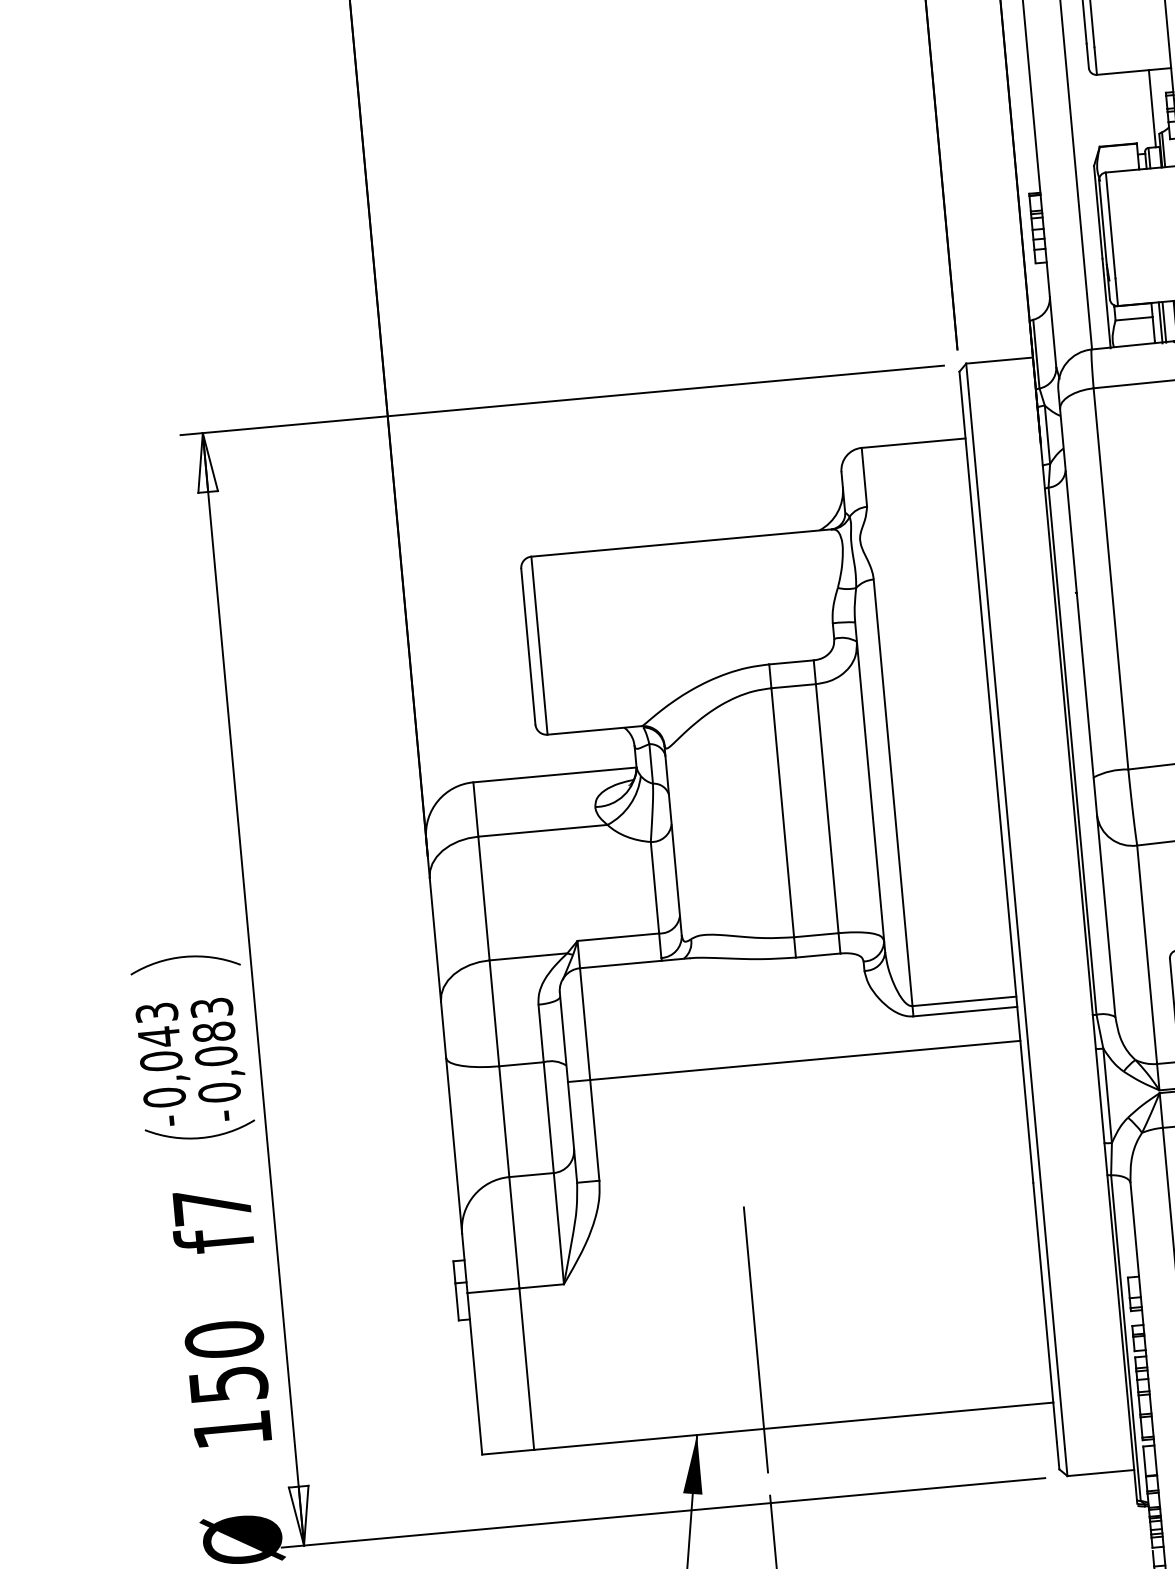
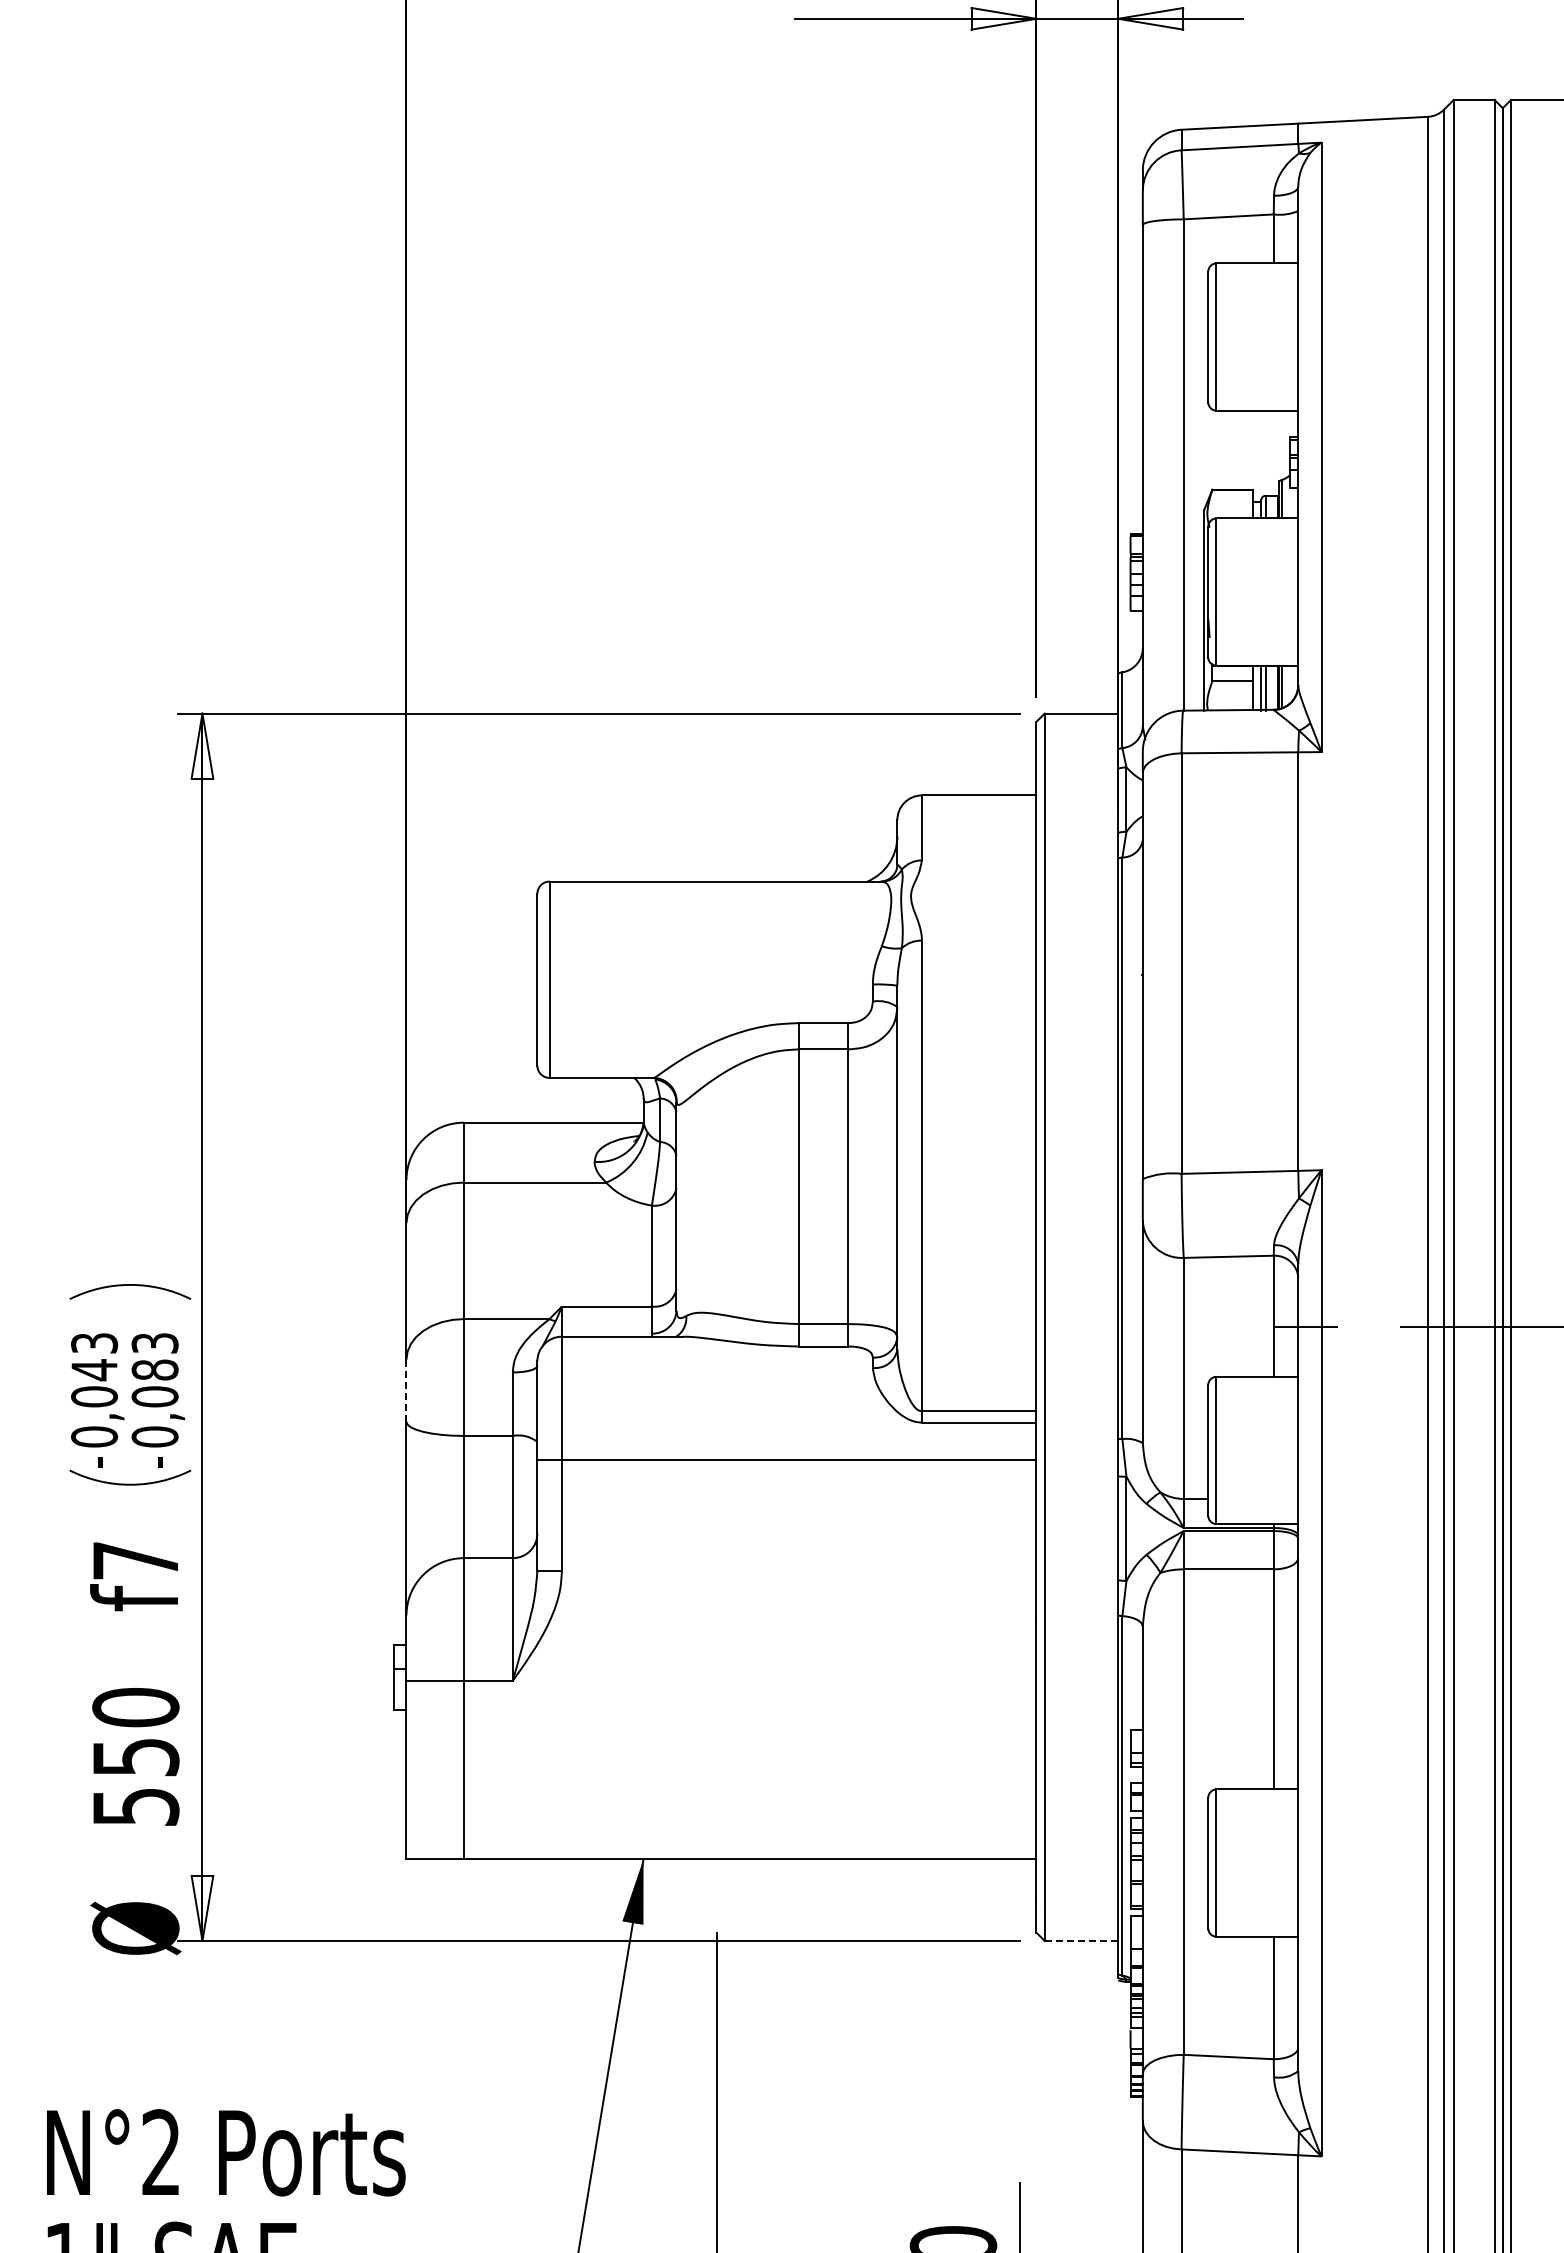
line: (1152, 108) -> (1273, 452), removed
line: (443, 1029) -> (406, 1390), solid -> dashed
line: (756, 1339) -> (717, 1760), removed
text: (233, 1430) -> (136, 1807), 150 -> 550
line: (1100, 1472) -> (1081, 1940), solid -> dashed

